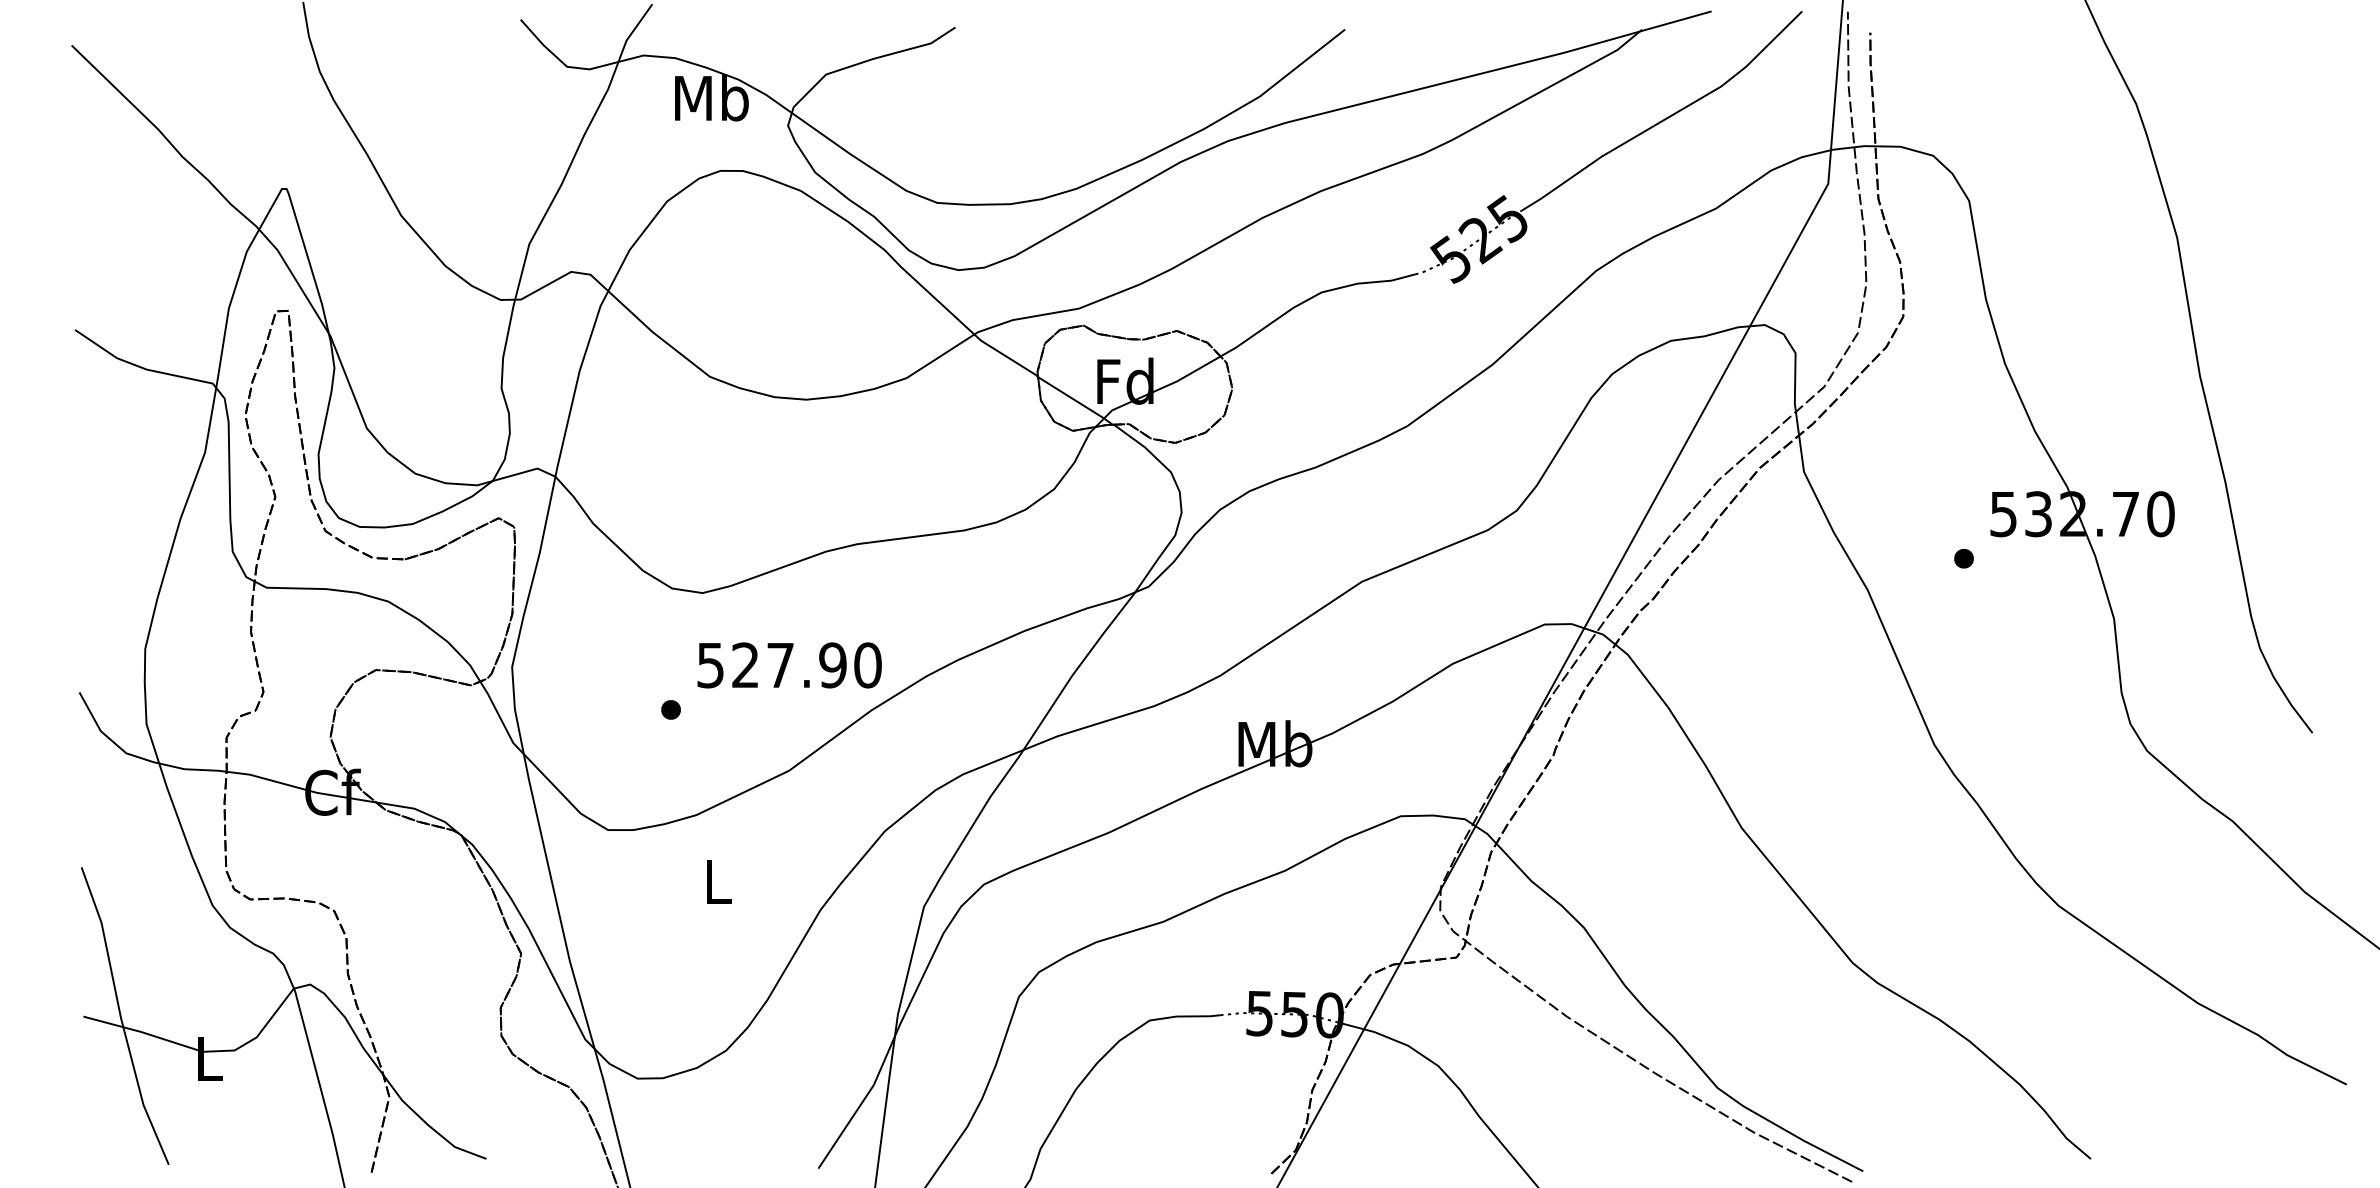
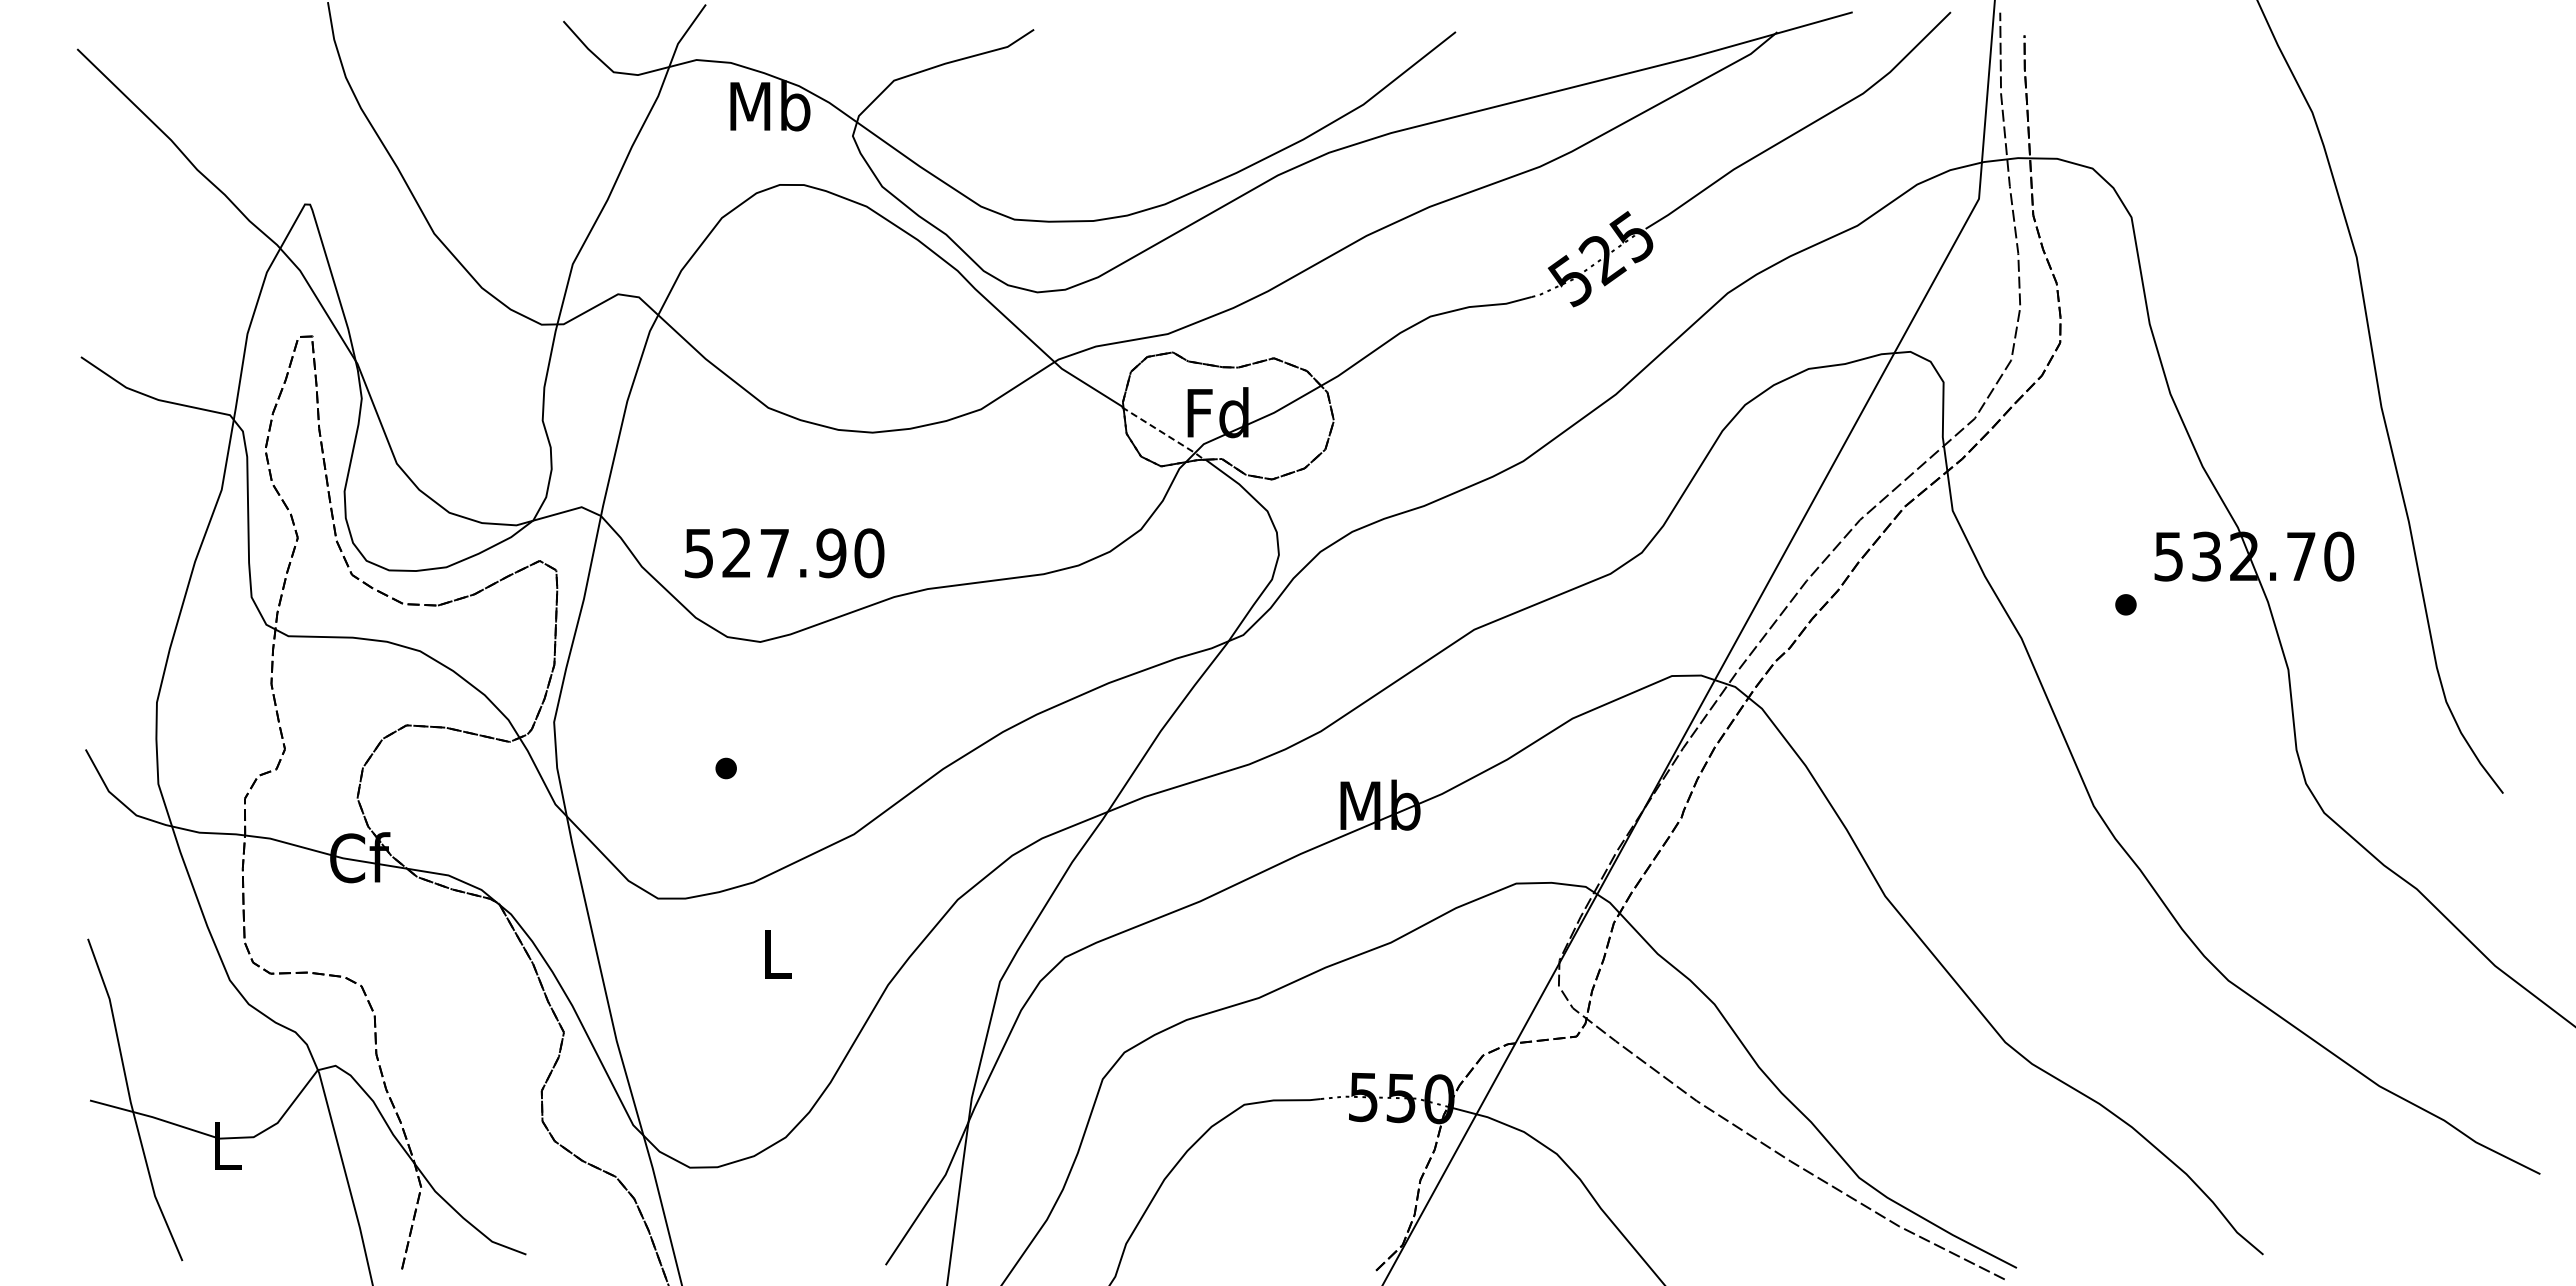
line: (1075, 400) -> (1164, 433), solid -> dashed
text: (789, 665) -> (784, 553), moved

